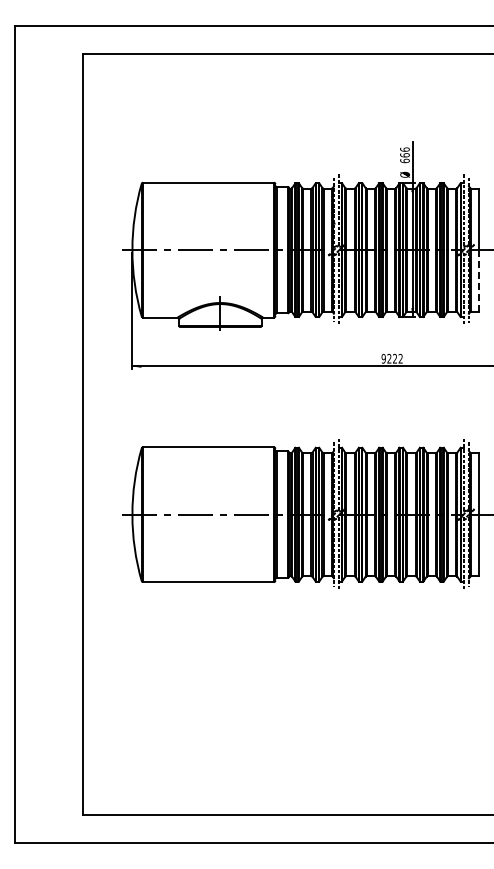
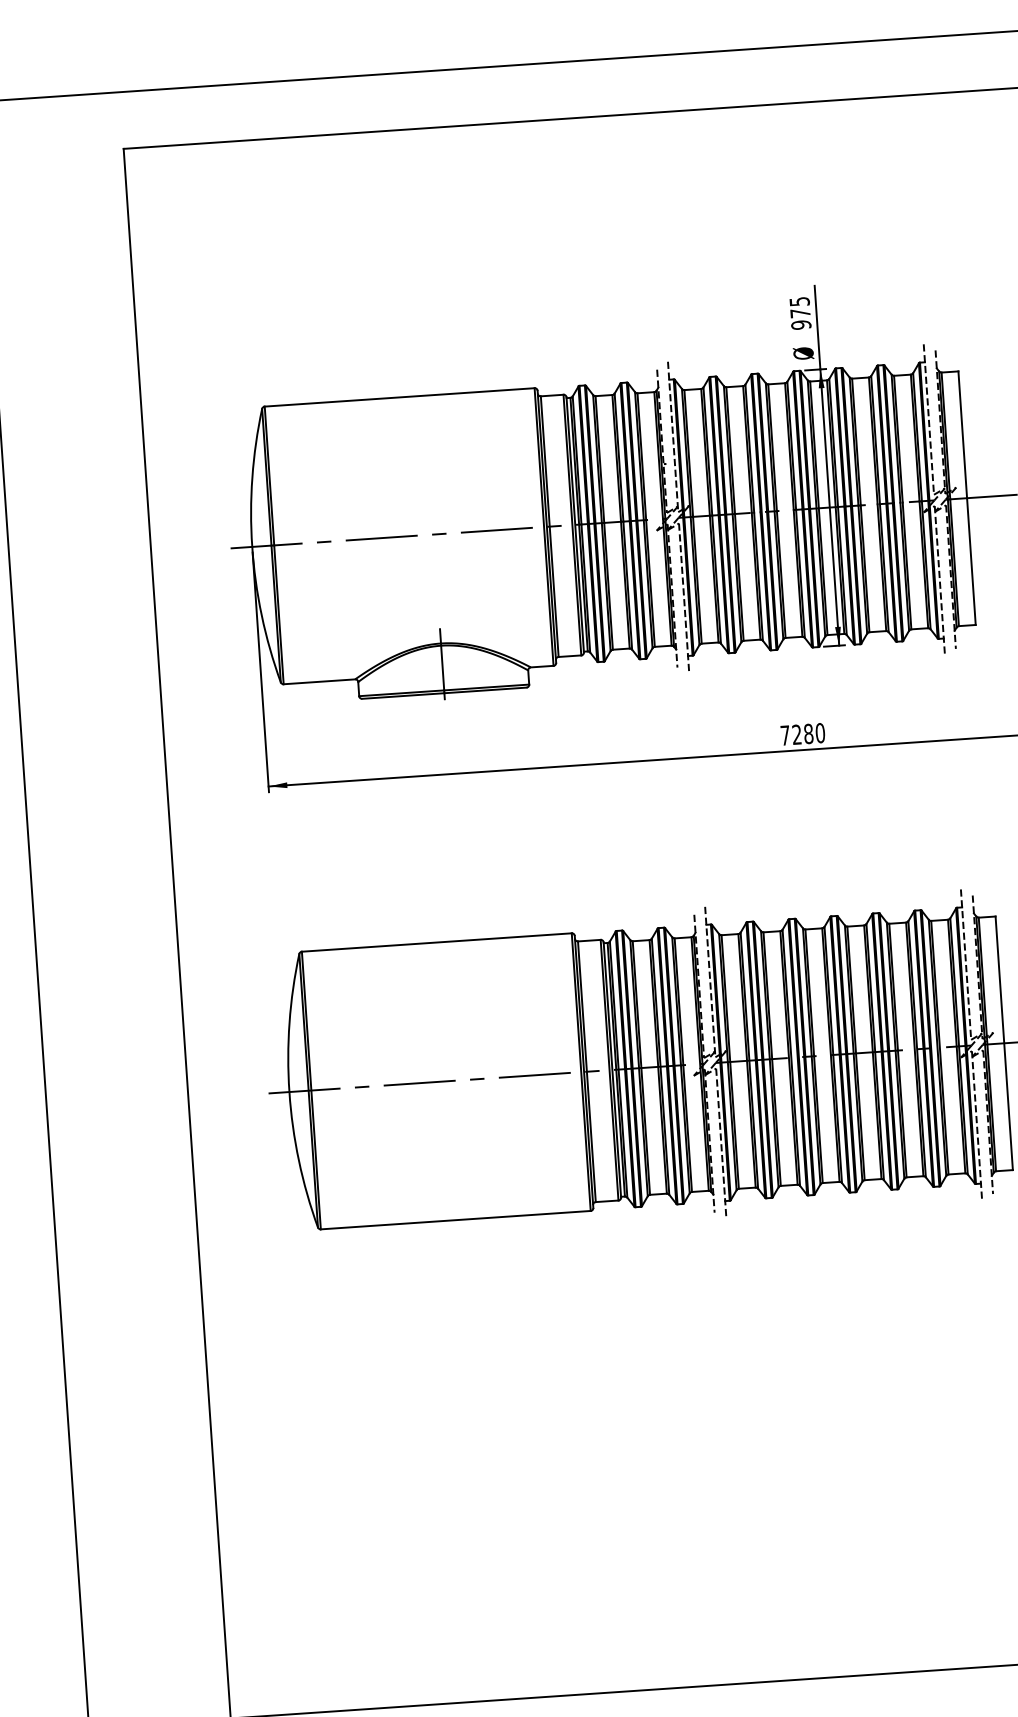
text: (404, 155) -> (799, 313), 666 -> 975
line: (479, 280) -> (971, 560), dashed -> solid
text: (391, 358) -> (801, 733), 9222 -> 7280

